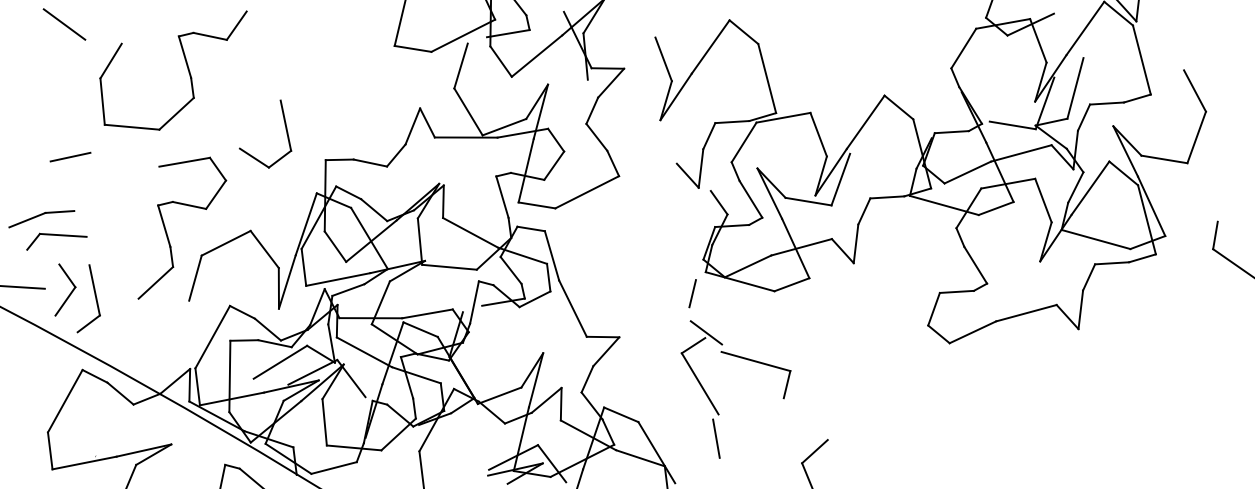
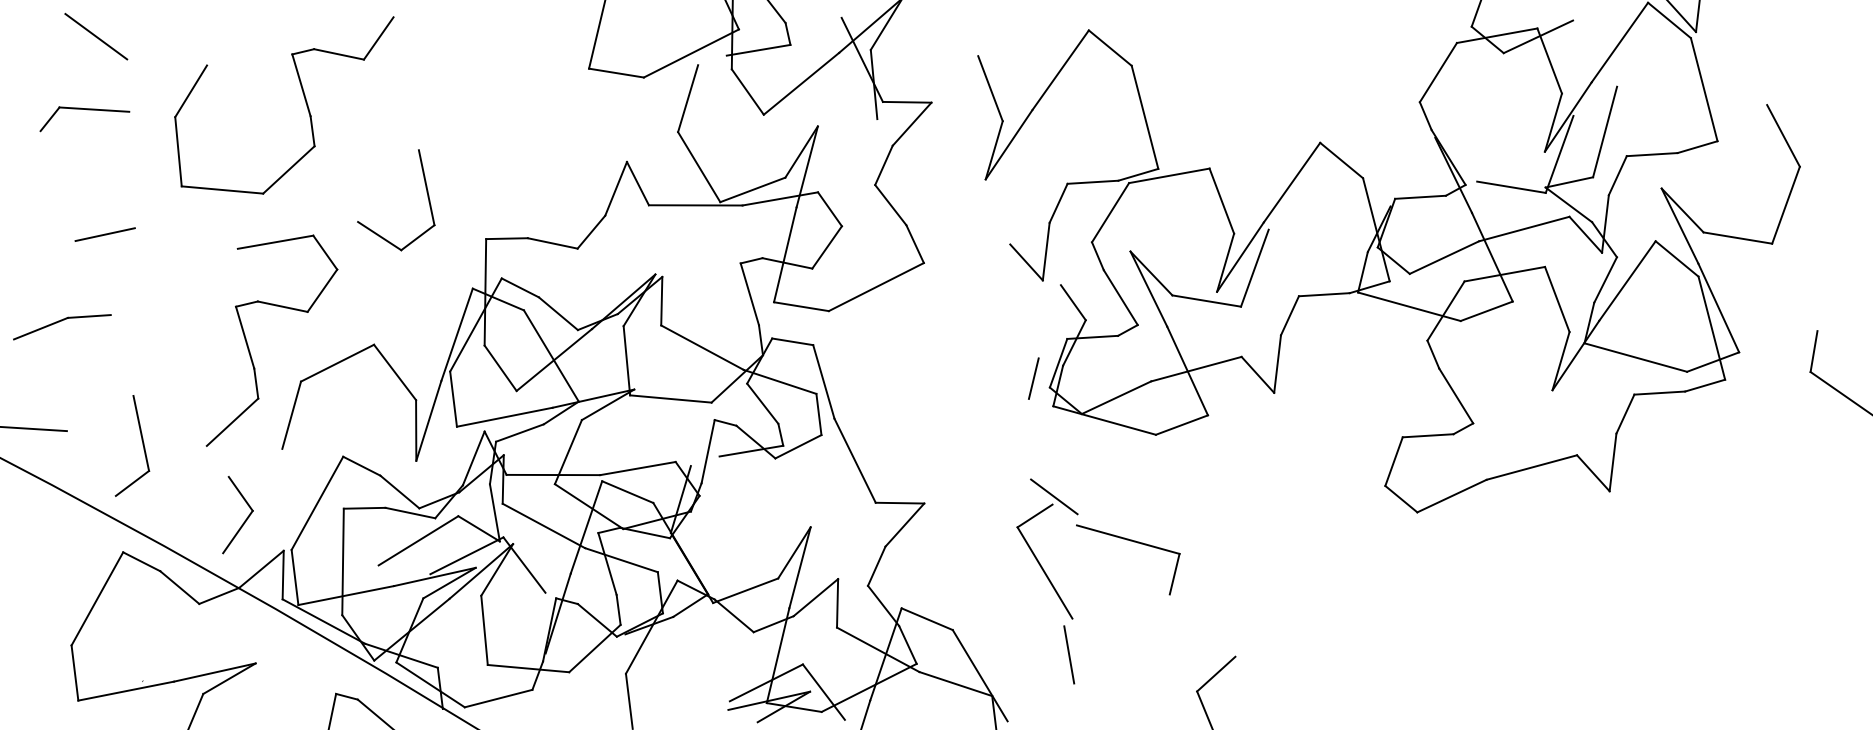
part: (186, 66) -> (303, 99), moved
part: (56, 241) -> (84, 118), moved
part: (65, 289) -> (238, 514), moved
line: (692, 293) -> (1033, 378), moved

